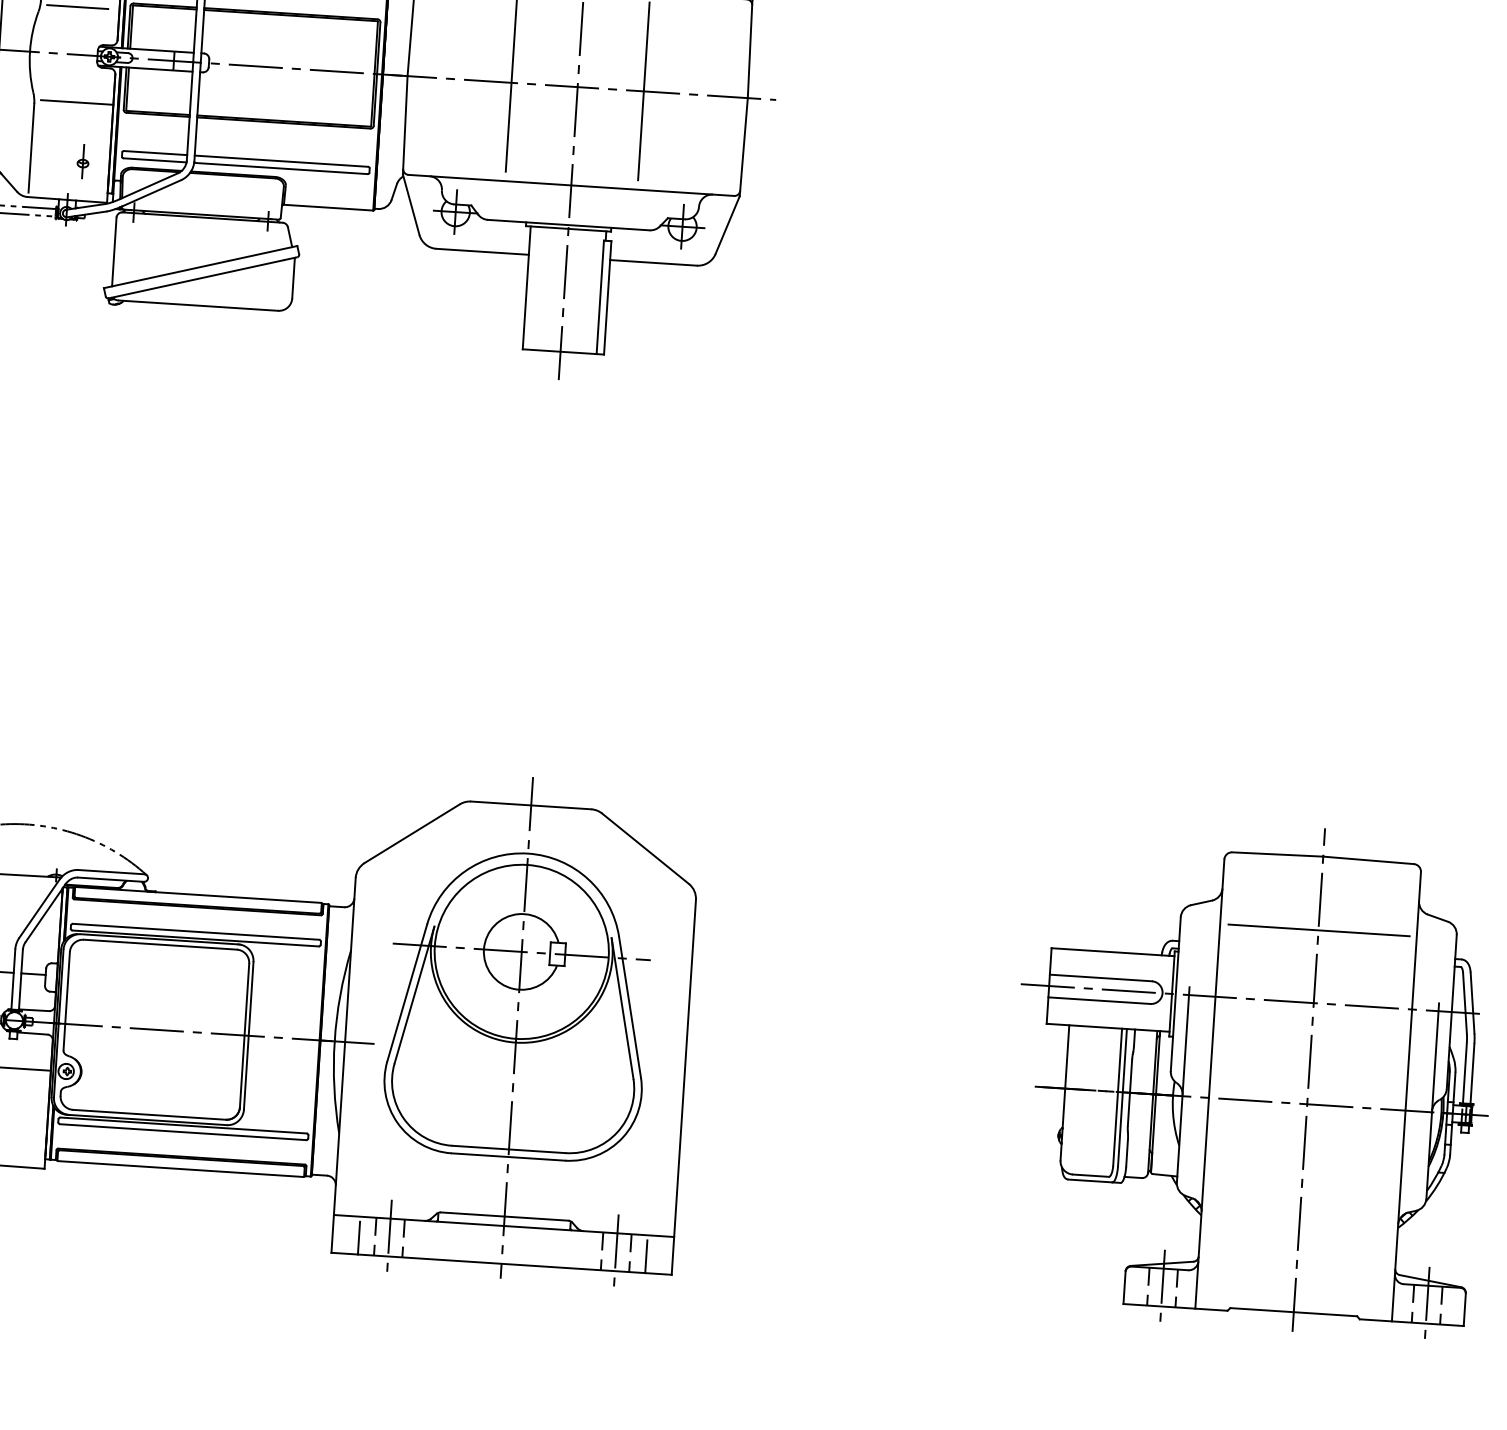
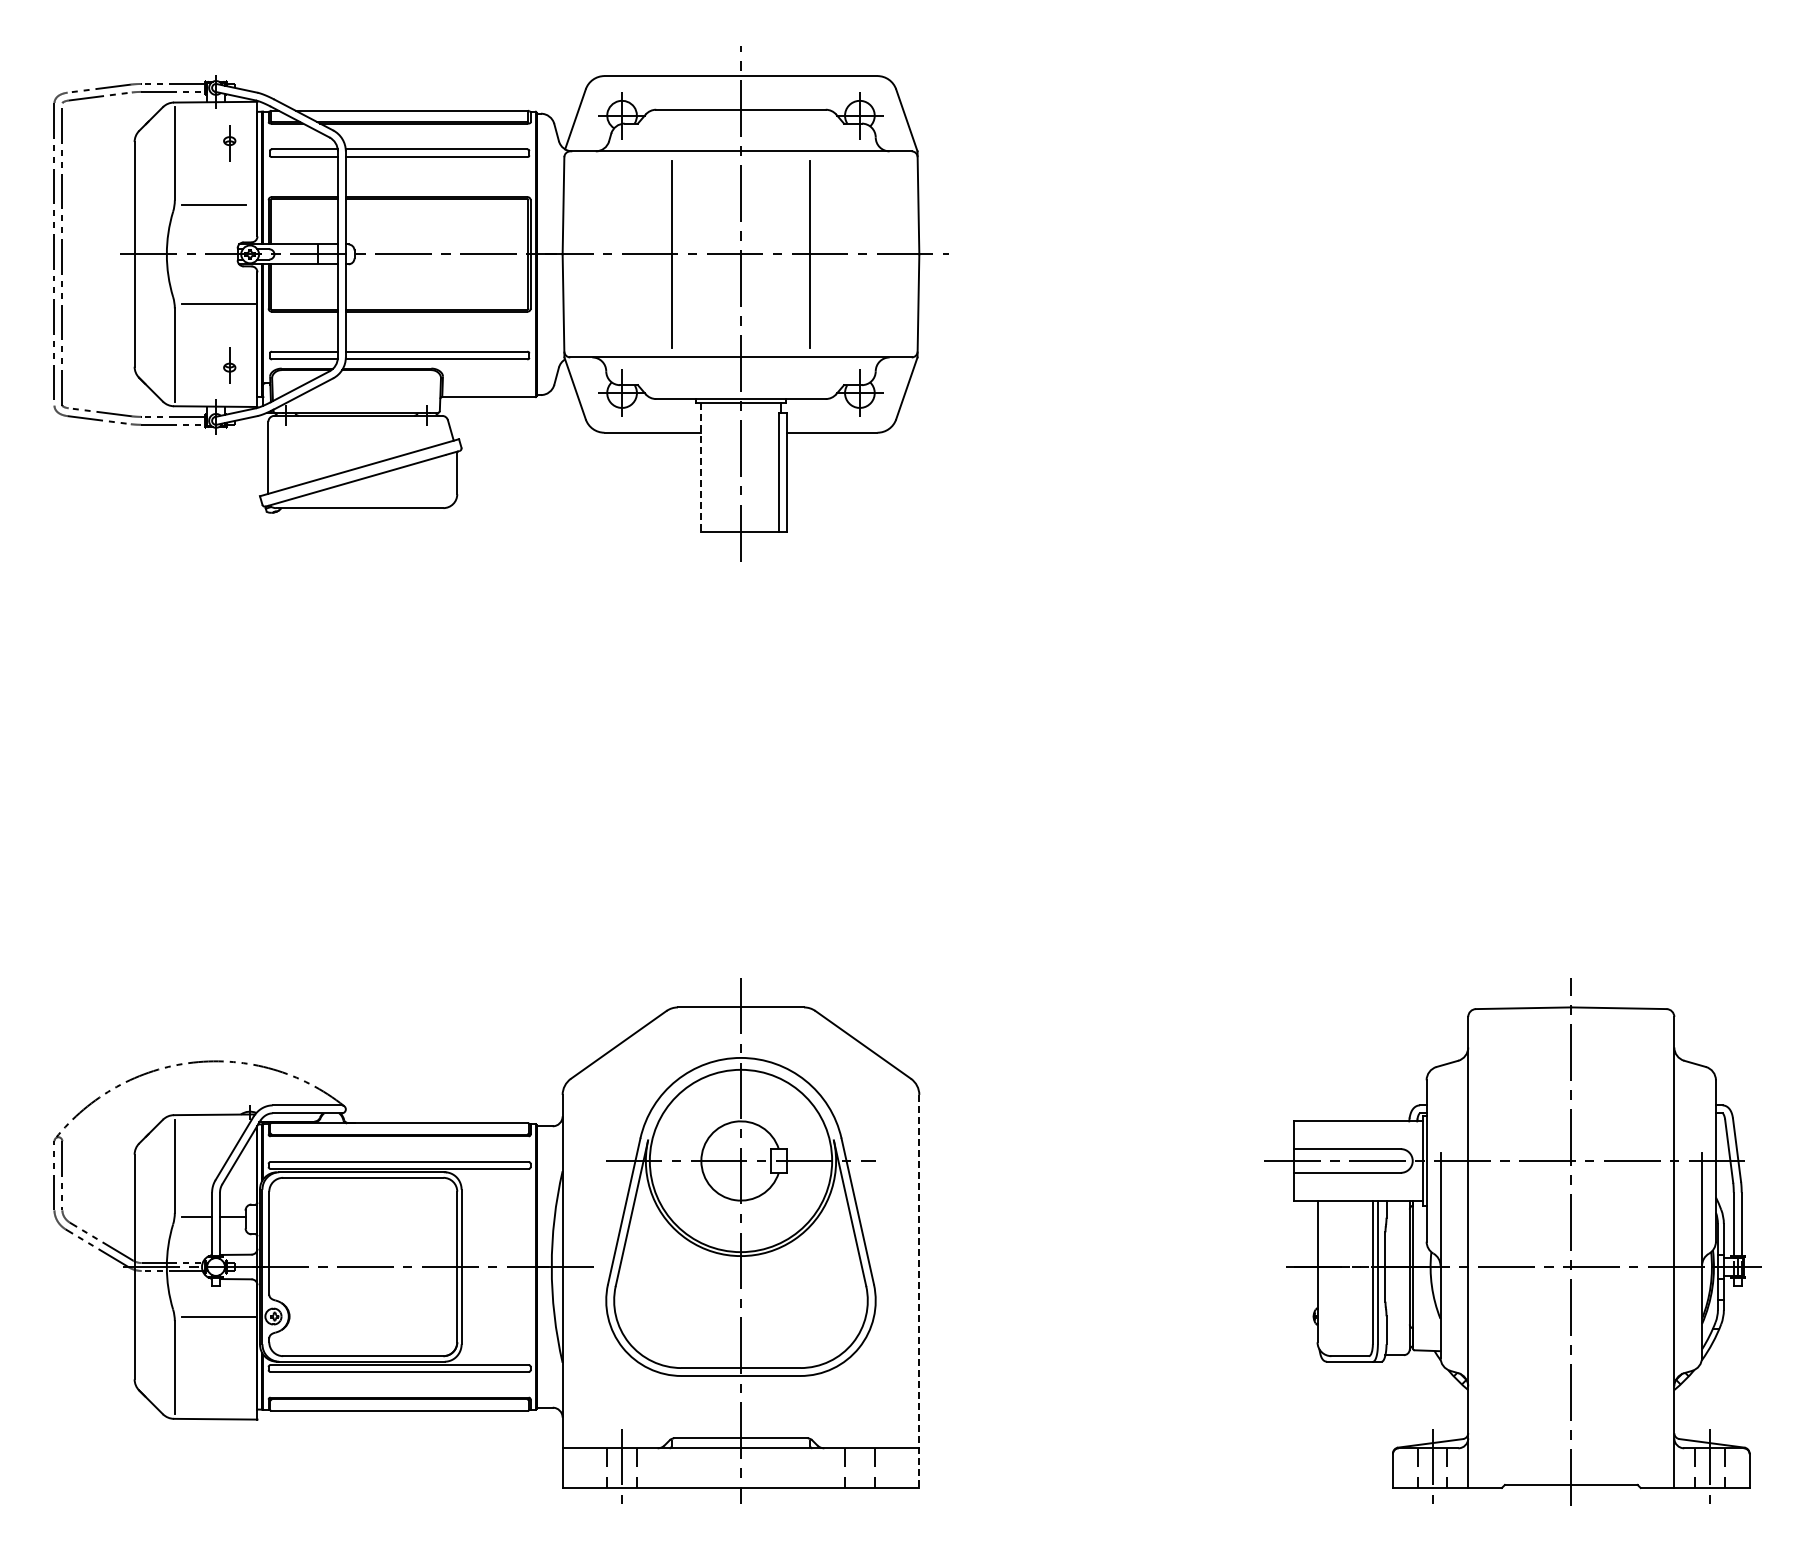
line: (526, 287) -> (701, 467), solid -> dashed
line: (1318, 930) -> (1571, 1084), removed
line: (683, 1087) -> (919, 1291), solid -> dashed
line: (359, 1237) -> (590, 1470), removed
line: (615, 1251) -> (859, 1467), removed
line: (646, 1256) -> (891, 1470), removed

